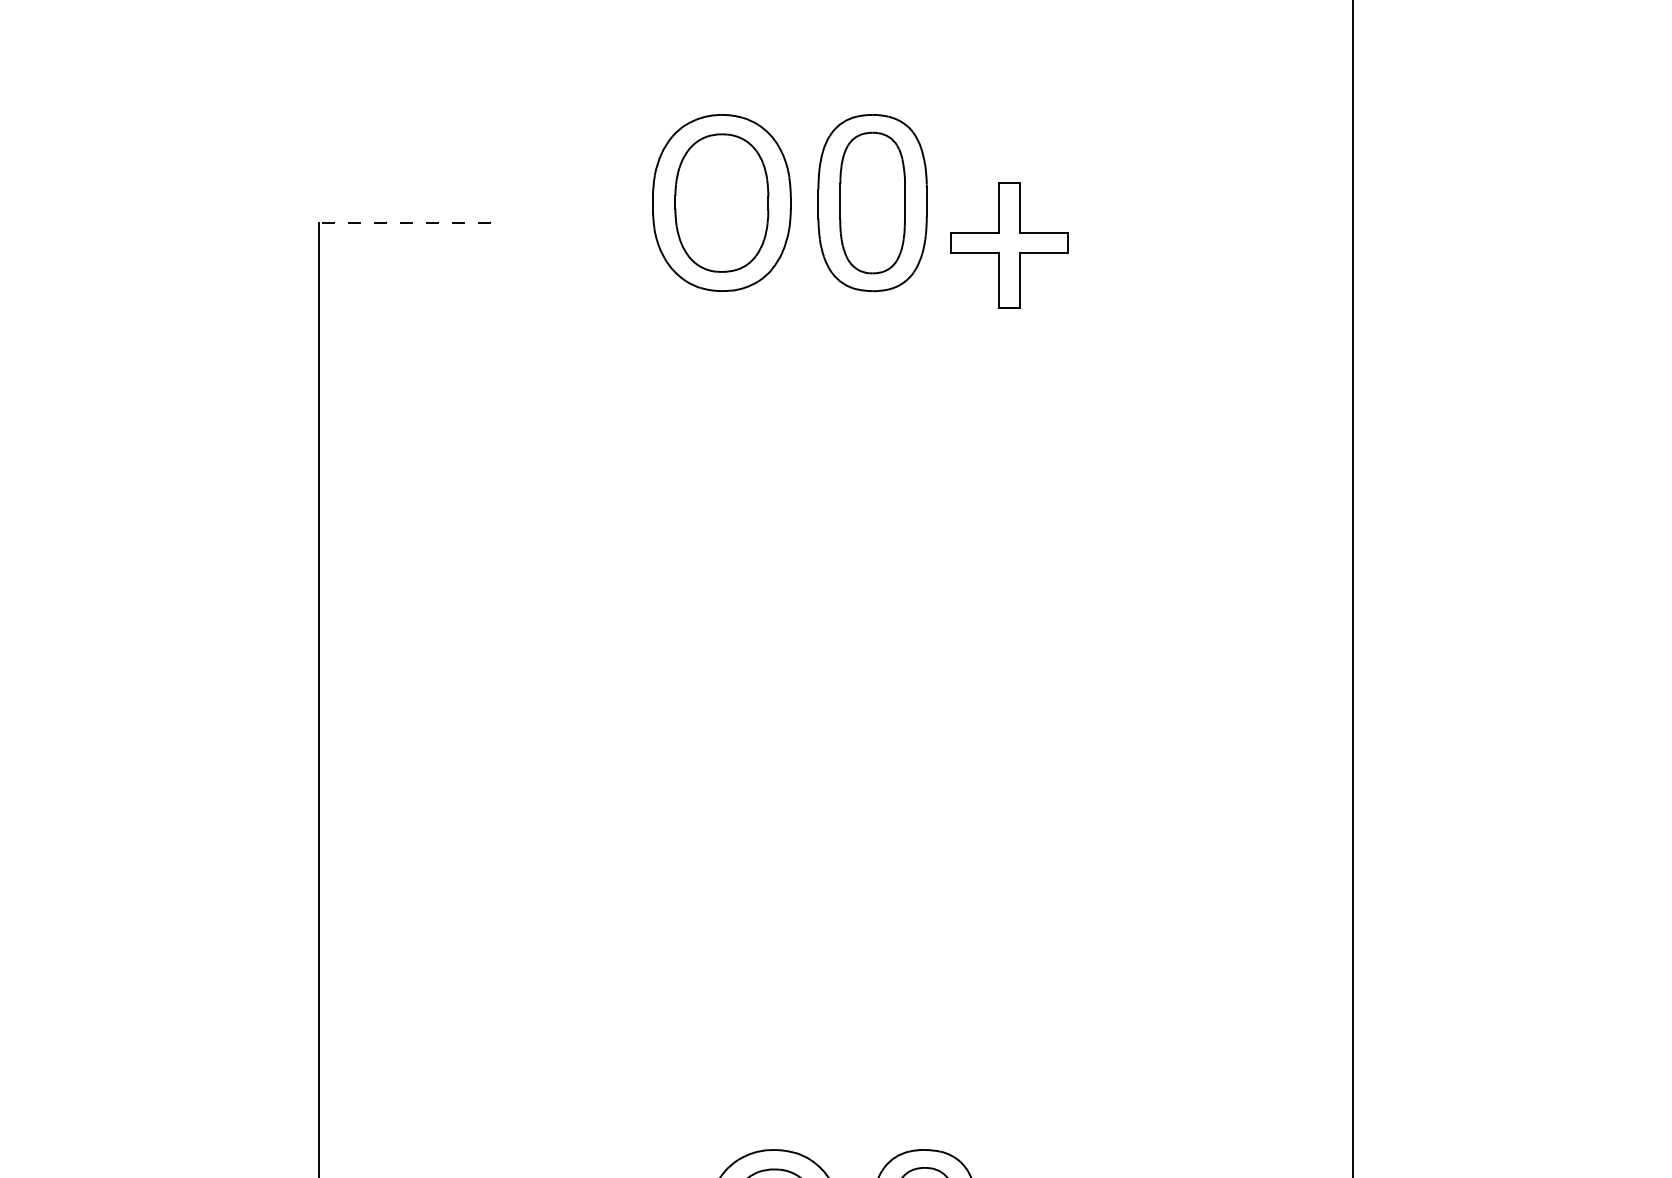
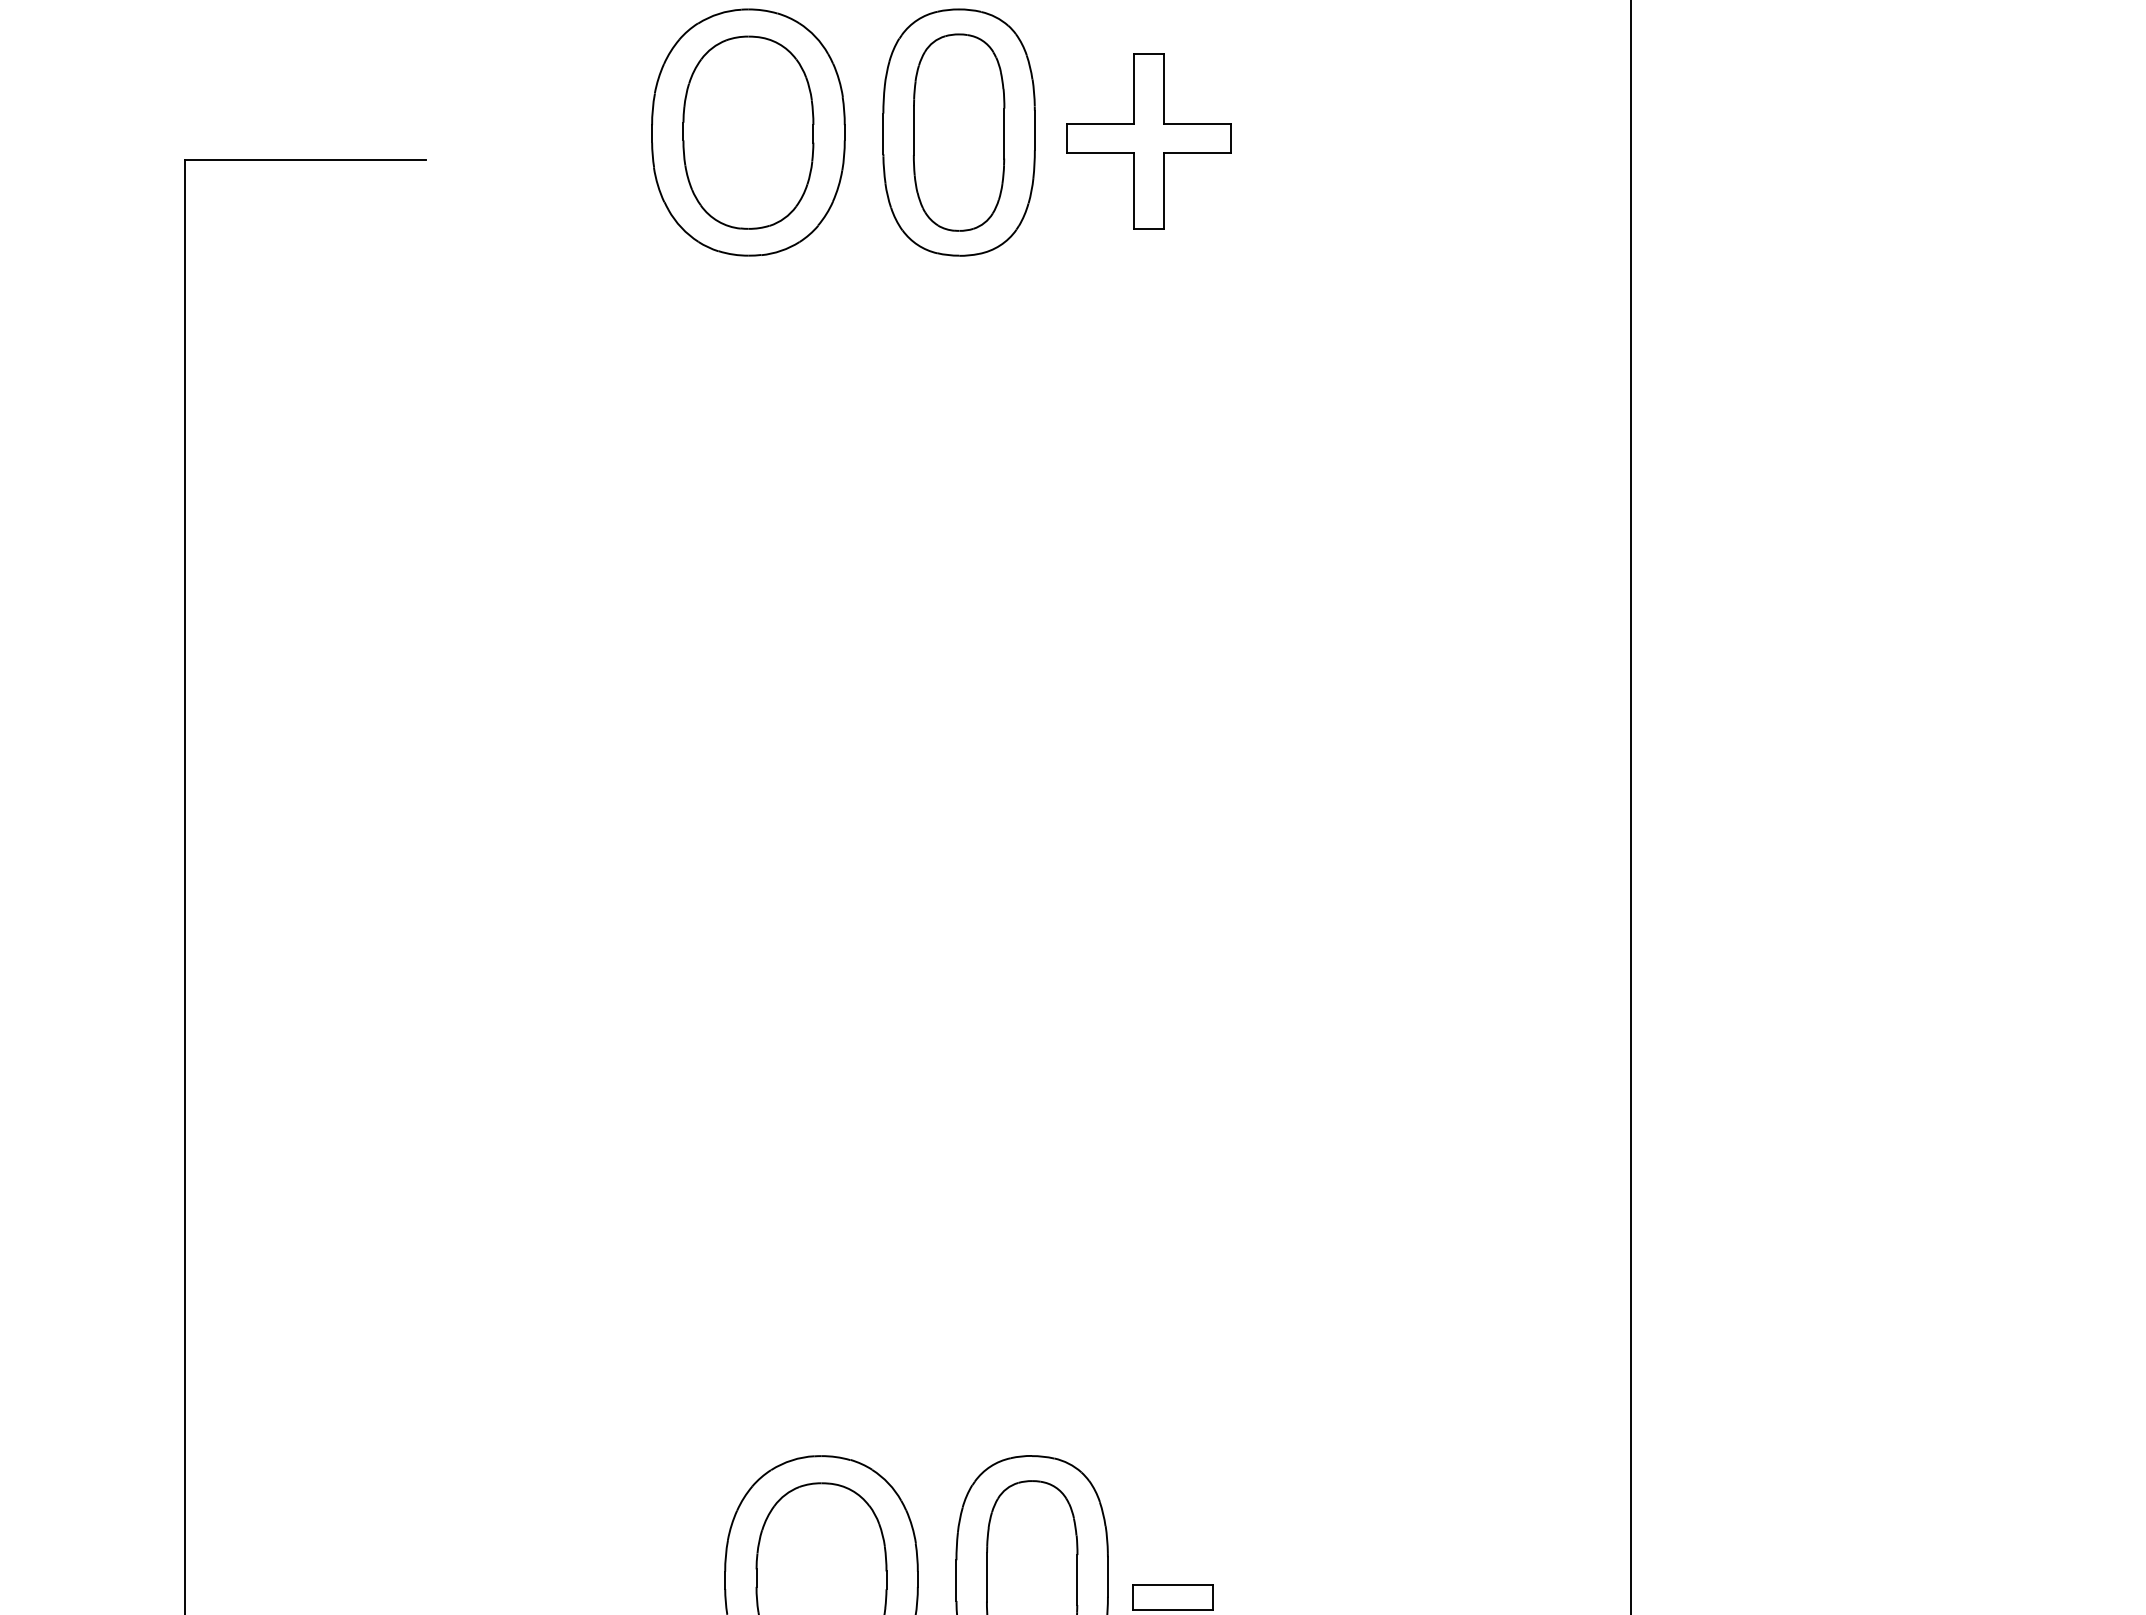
line: (404, 222) -> (304, 159), dashed -> solid
part: (1009, 245) -> (1149, 141), moved

